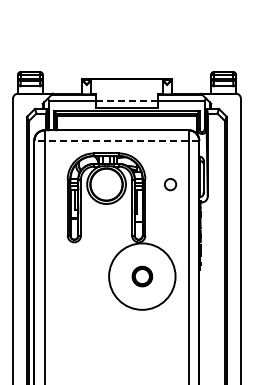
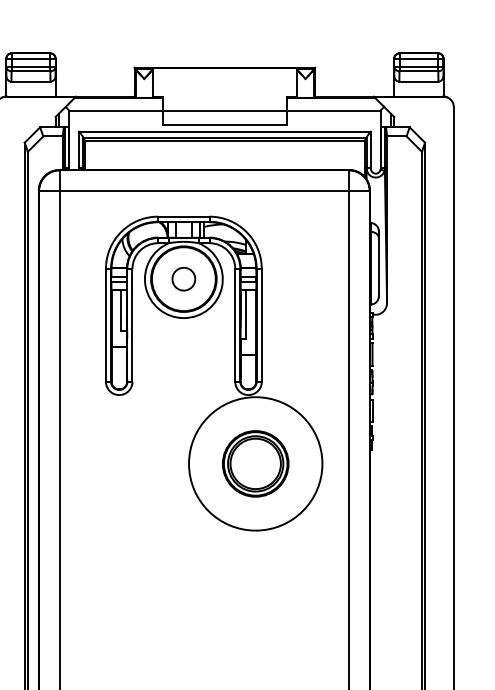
line: (126, 100) -> (223, 110), dashed -> solid
line: (116, 140) -> (203, 190), dashed -> solid
circle: (170, 184) -> (183, 278), moved
part: (142, 276) -> (256, 463), size x1.67

